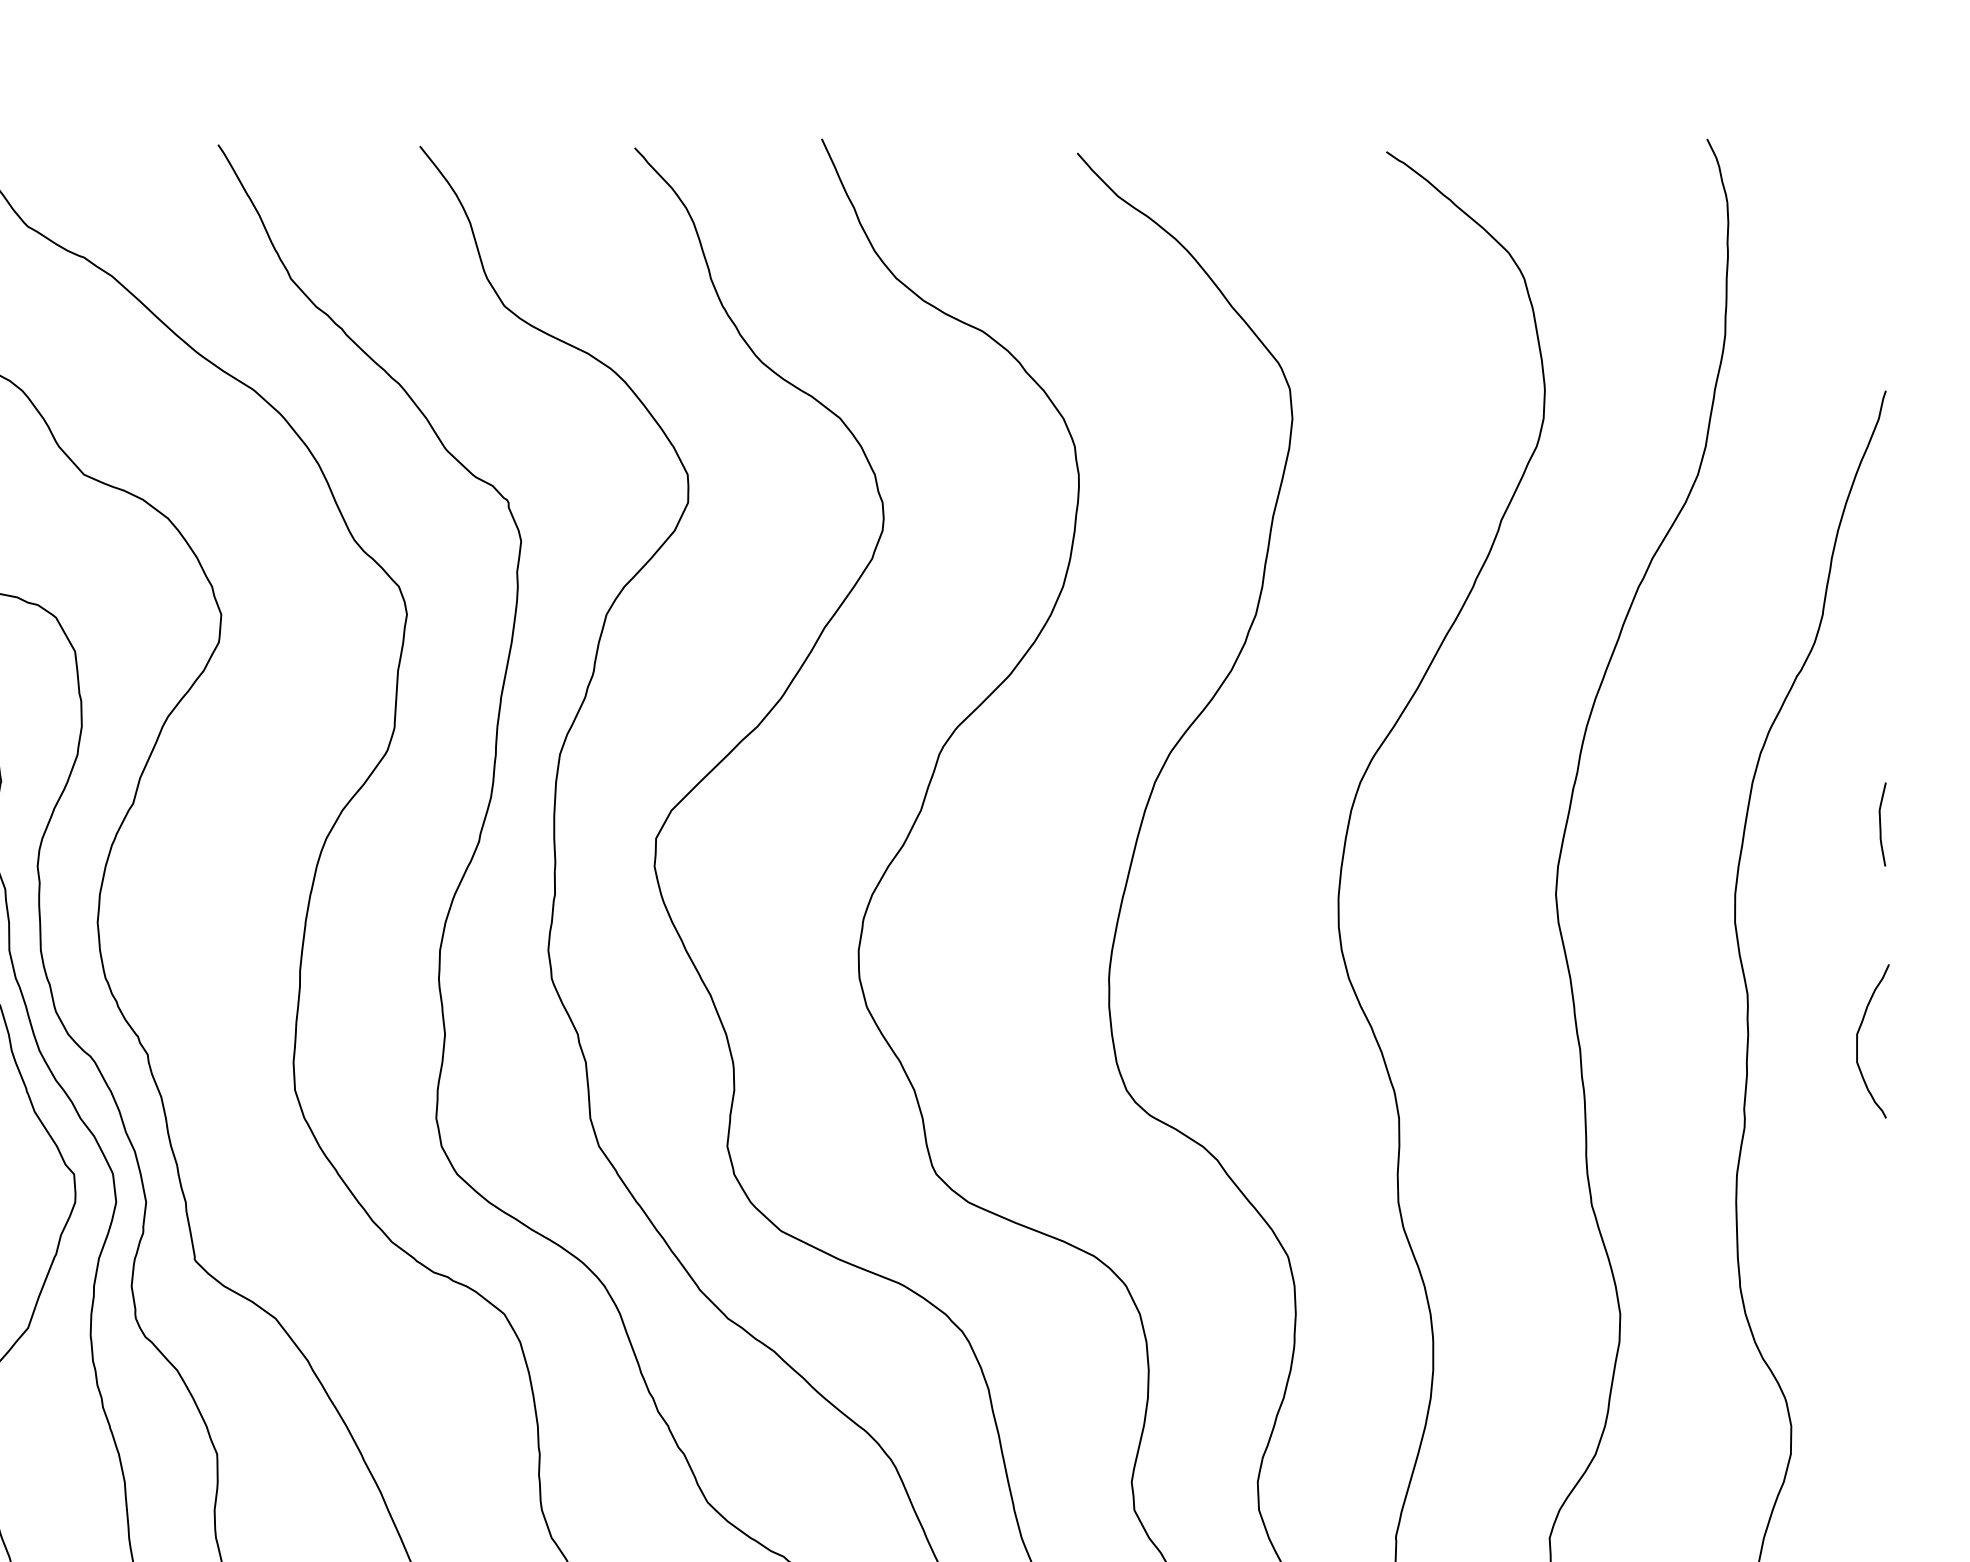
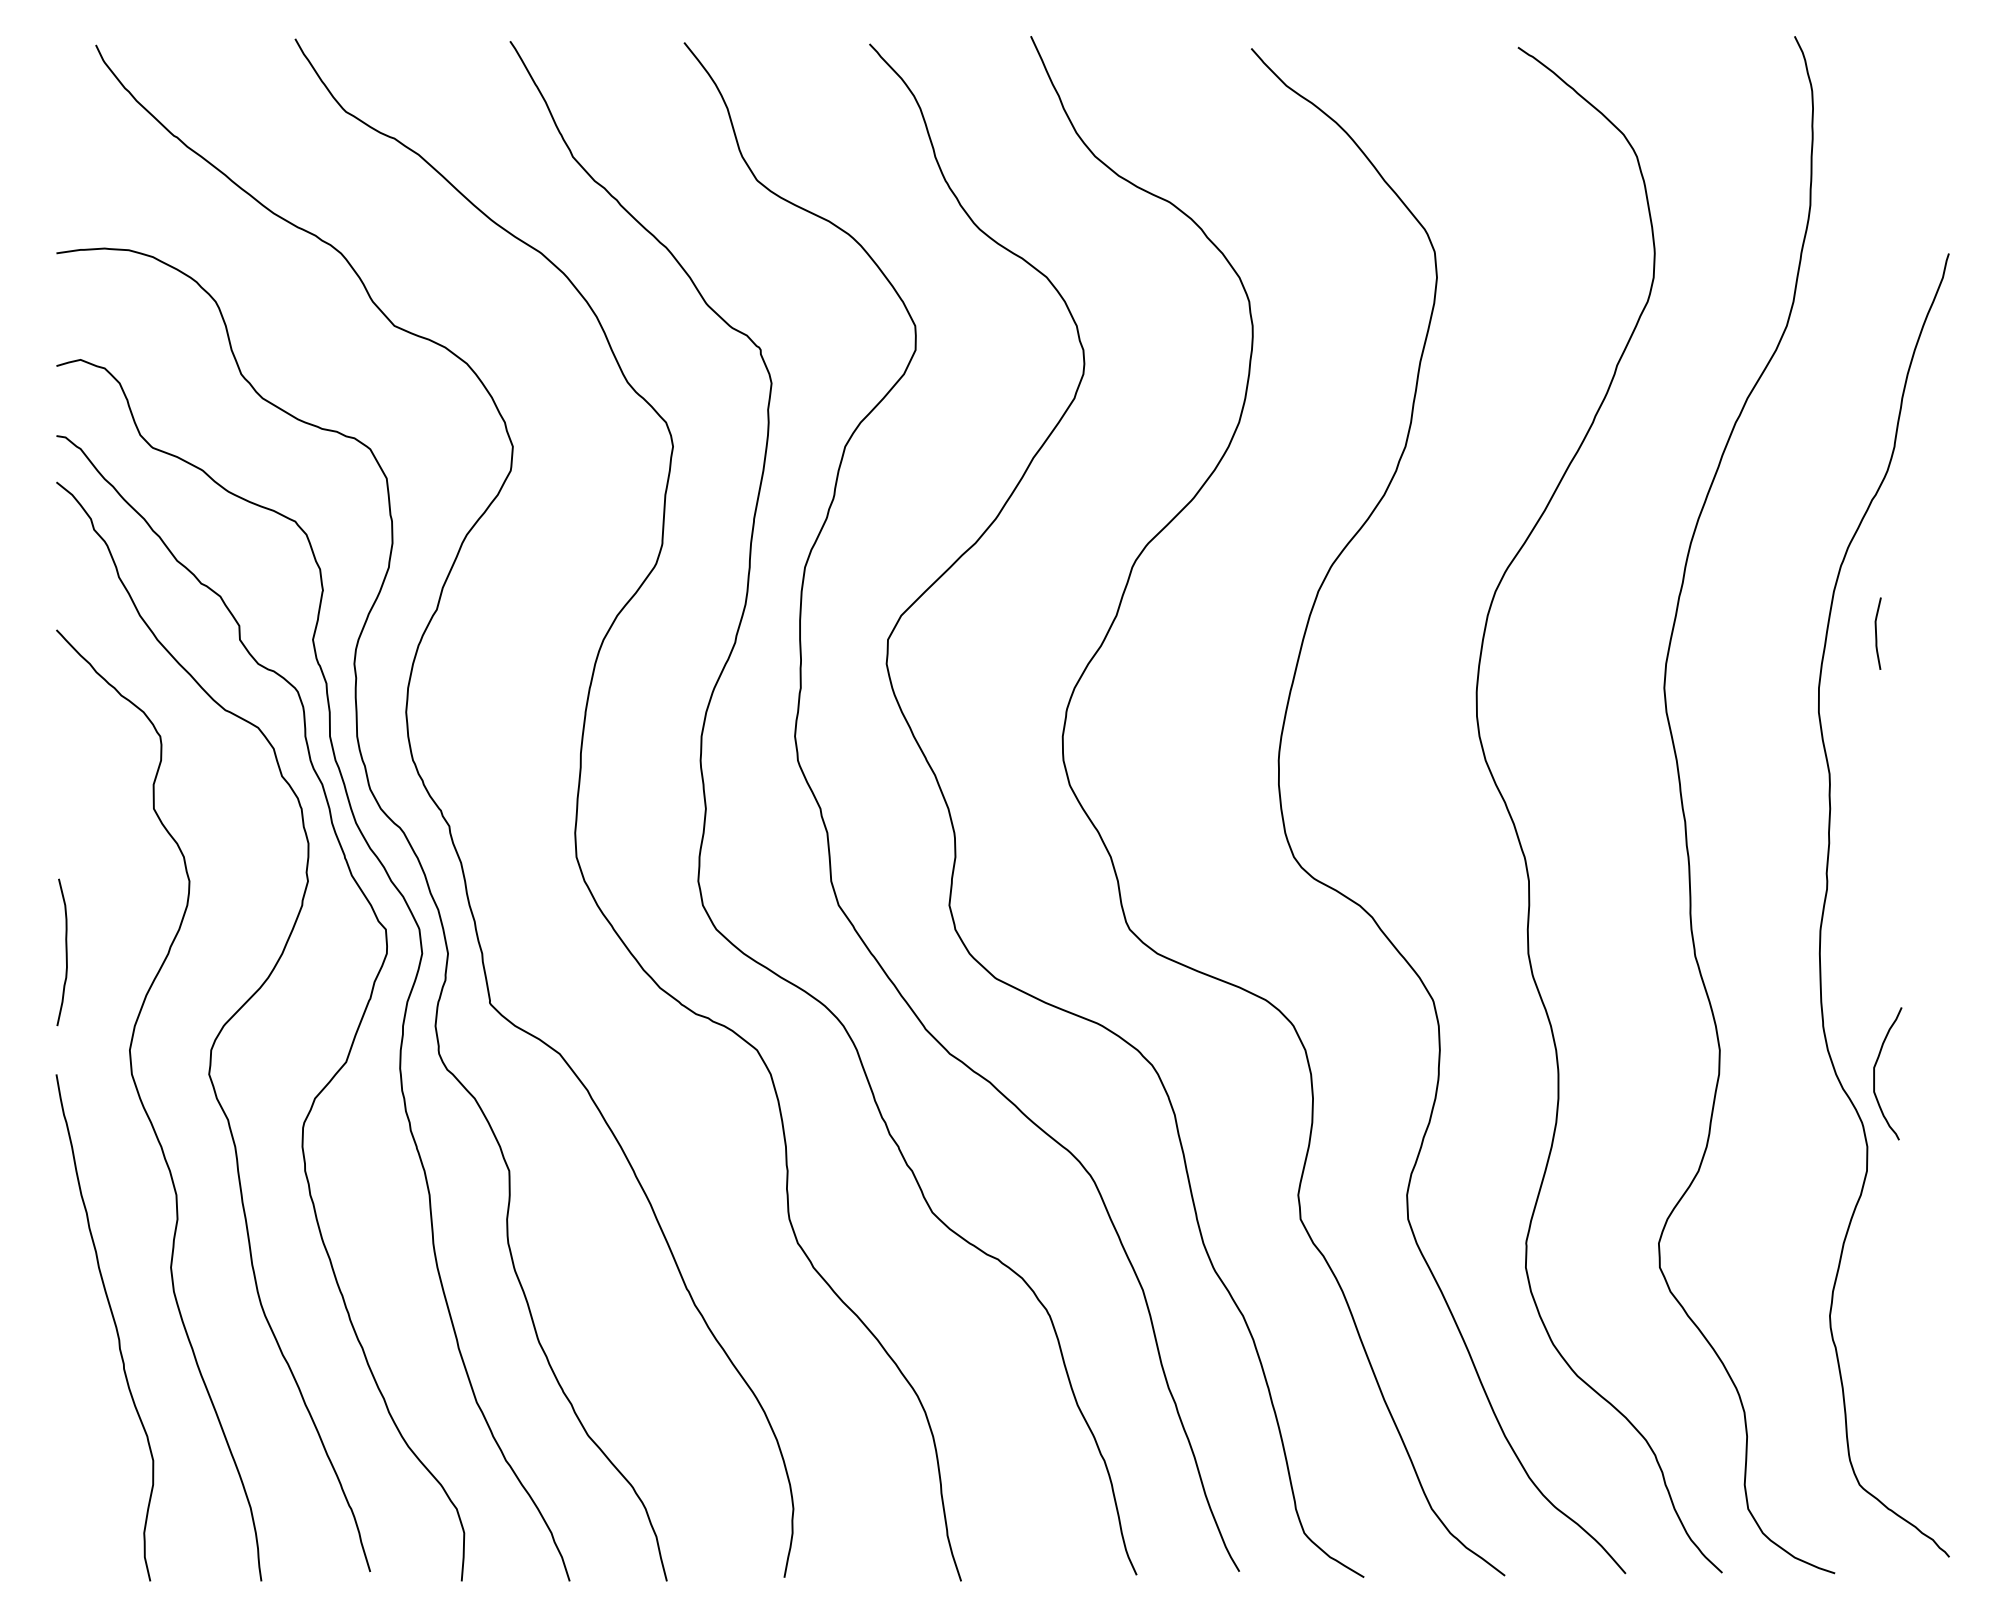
curve: (1880, 824) -> (1876, 633), moved
curve: (1857, 1040) -> (1874, 1073), moved

